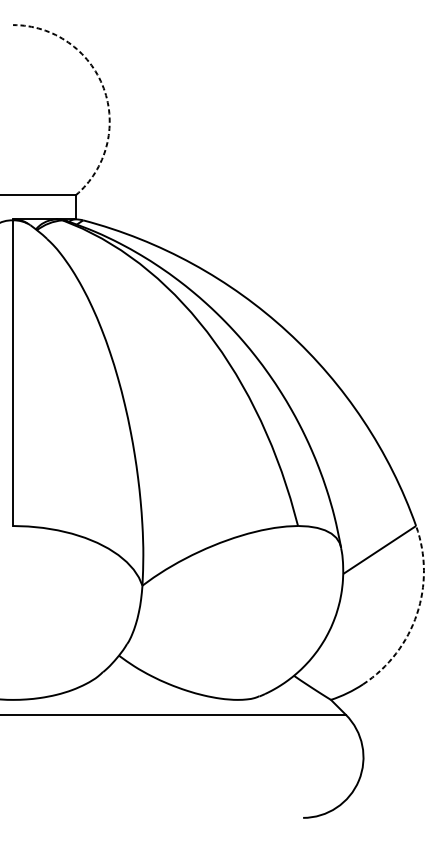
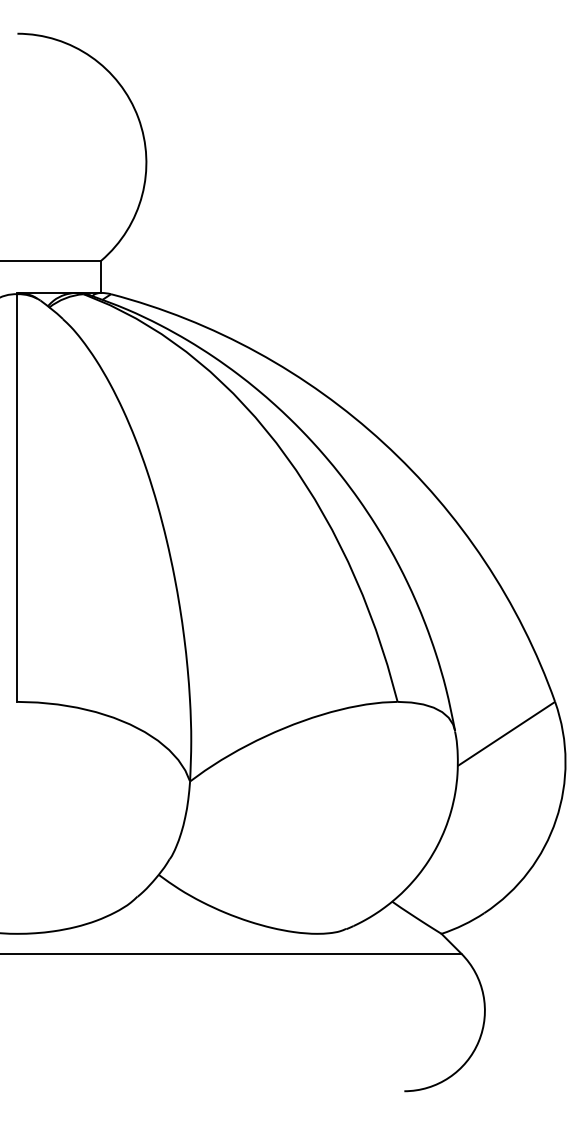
arc: (103, 88) -> (138, 118), dashed -> solid
arc: (417, 614) -> (556, 819), dashed -> solid

